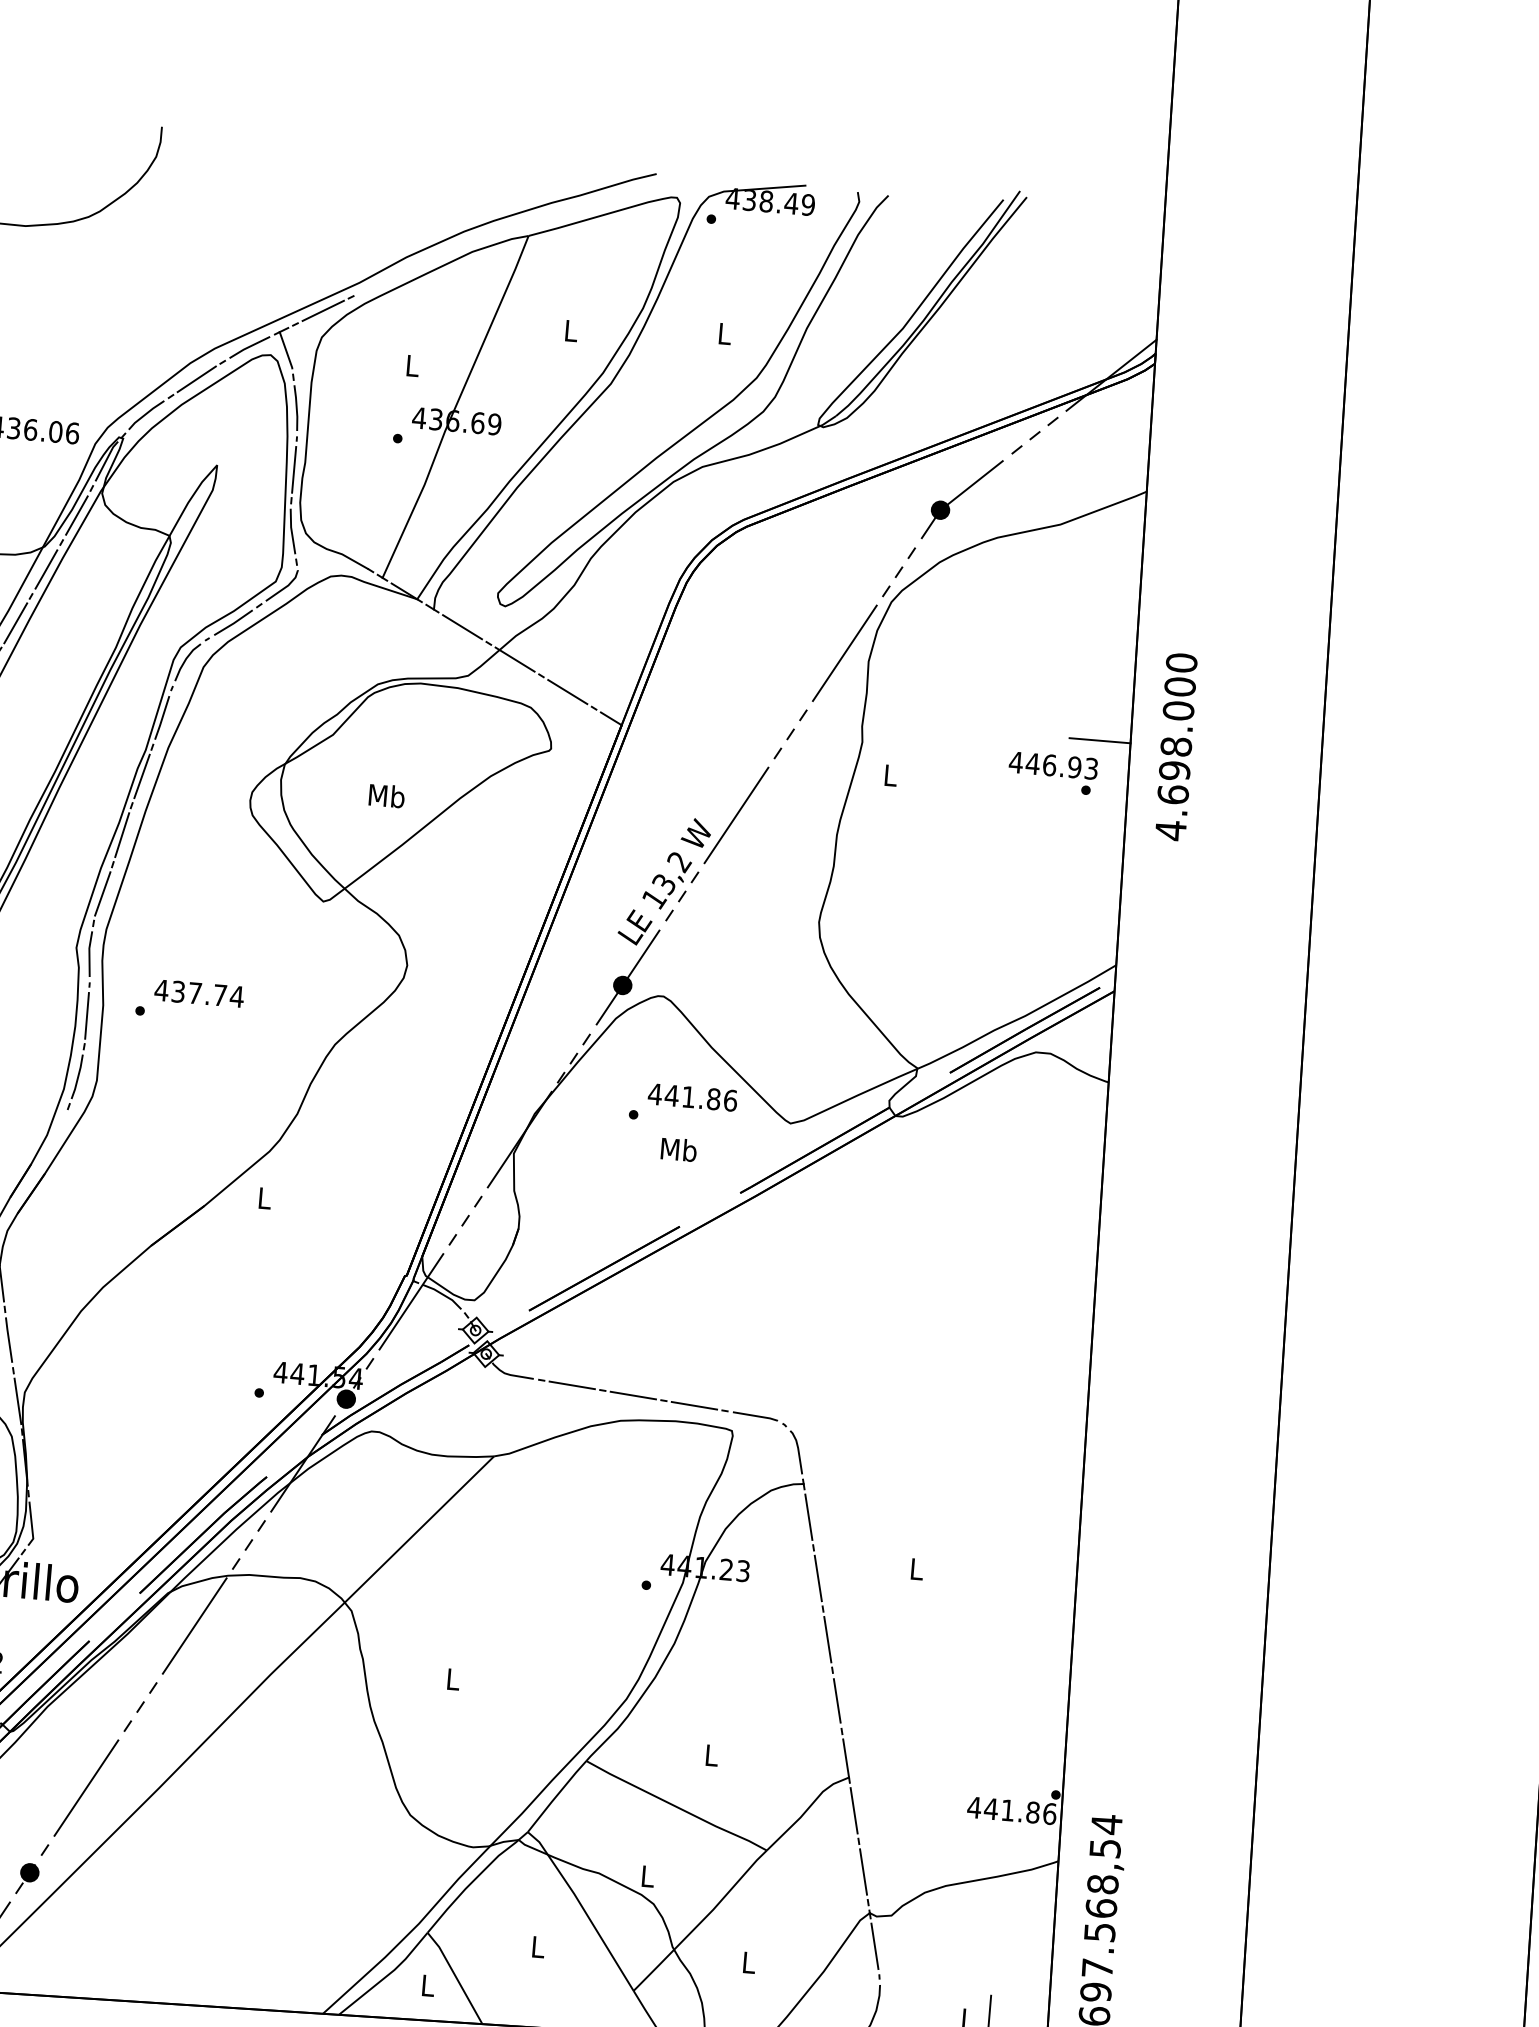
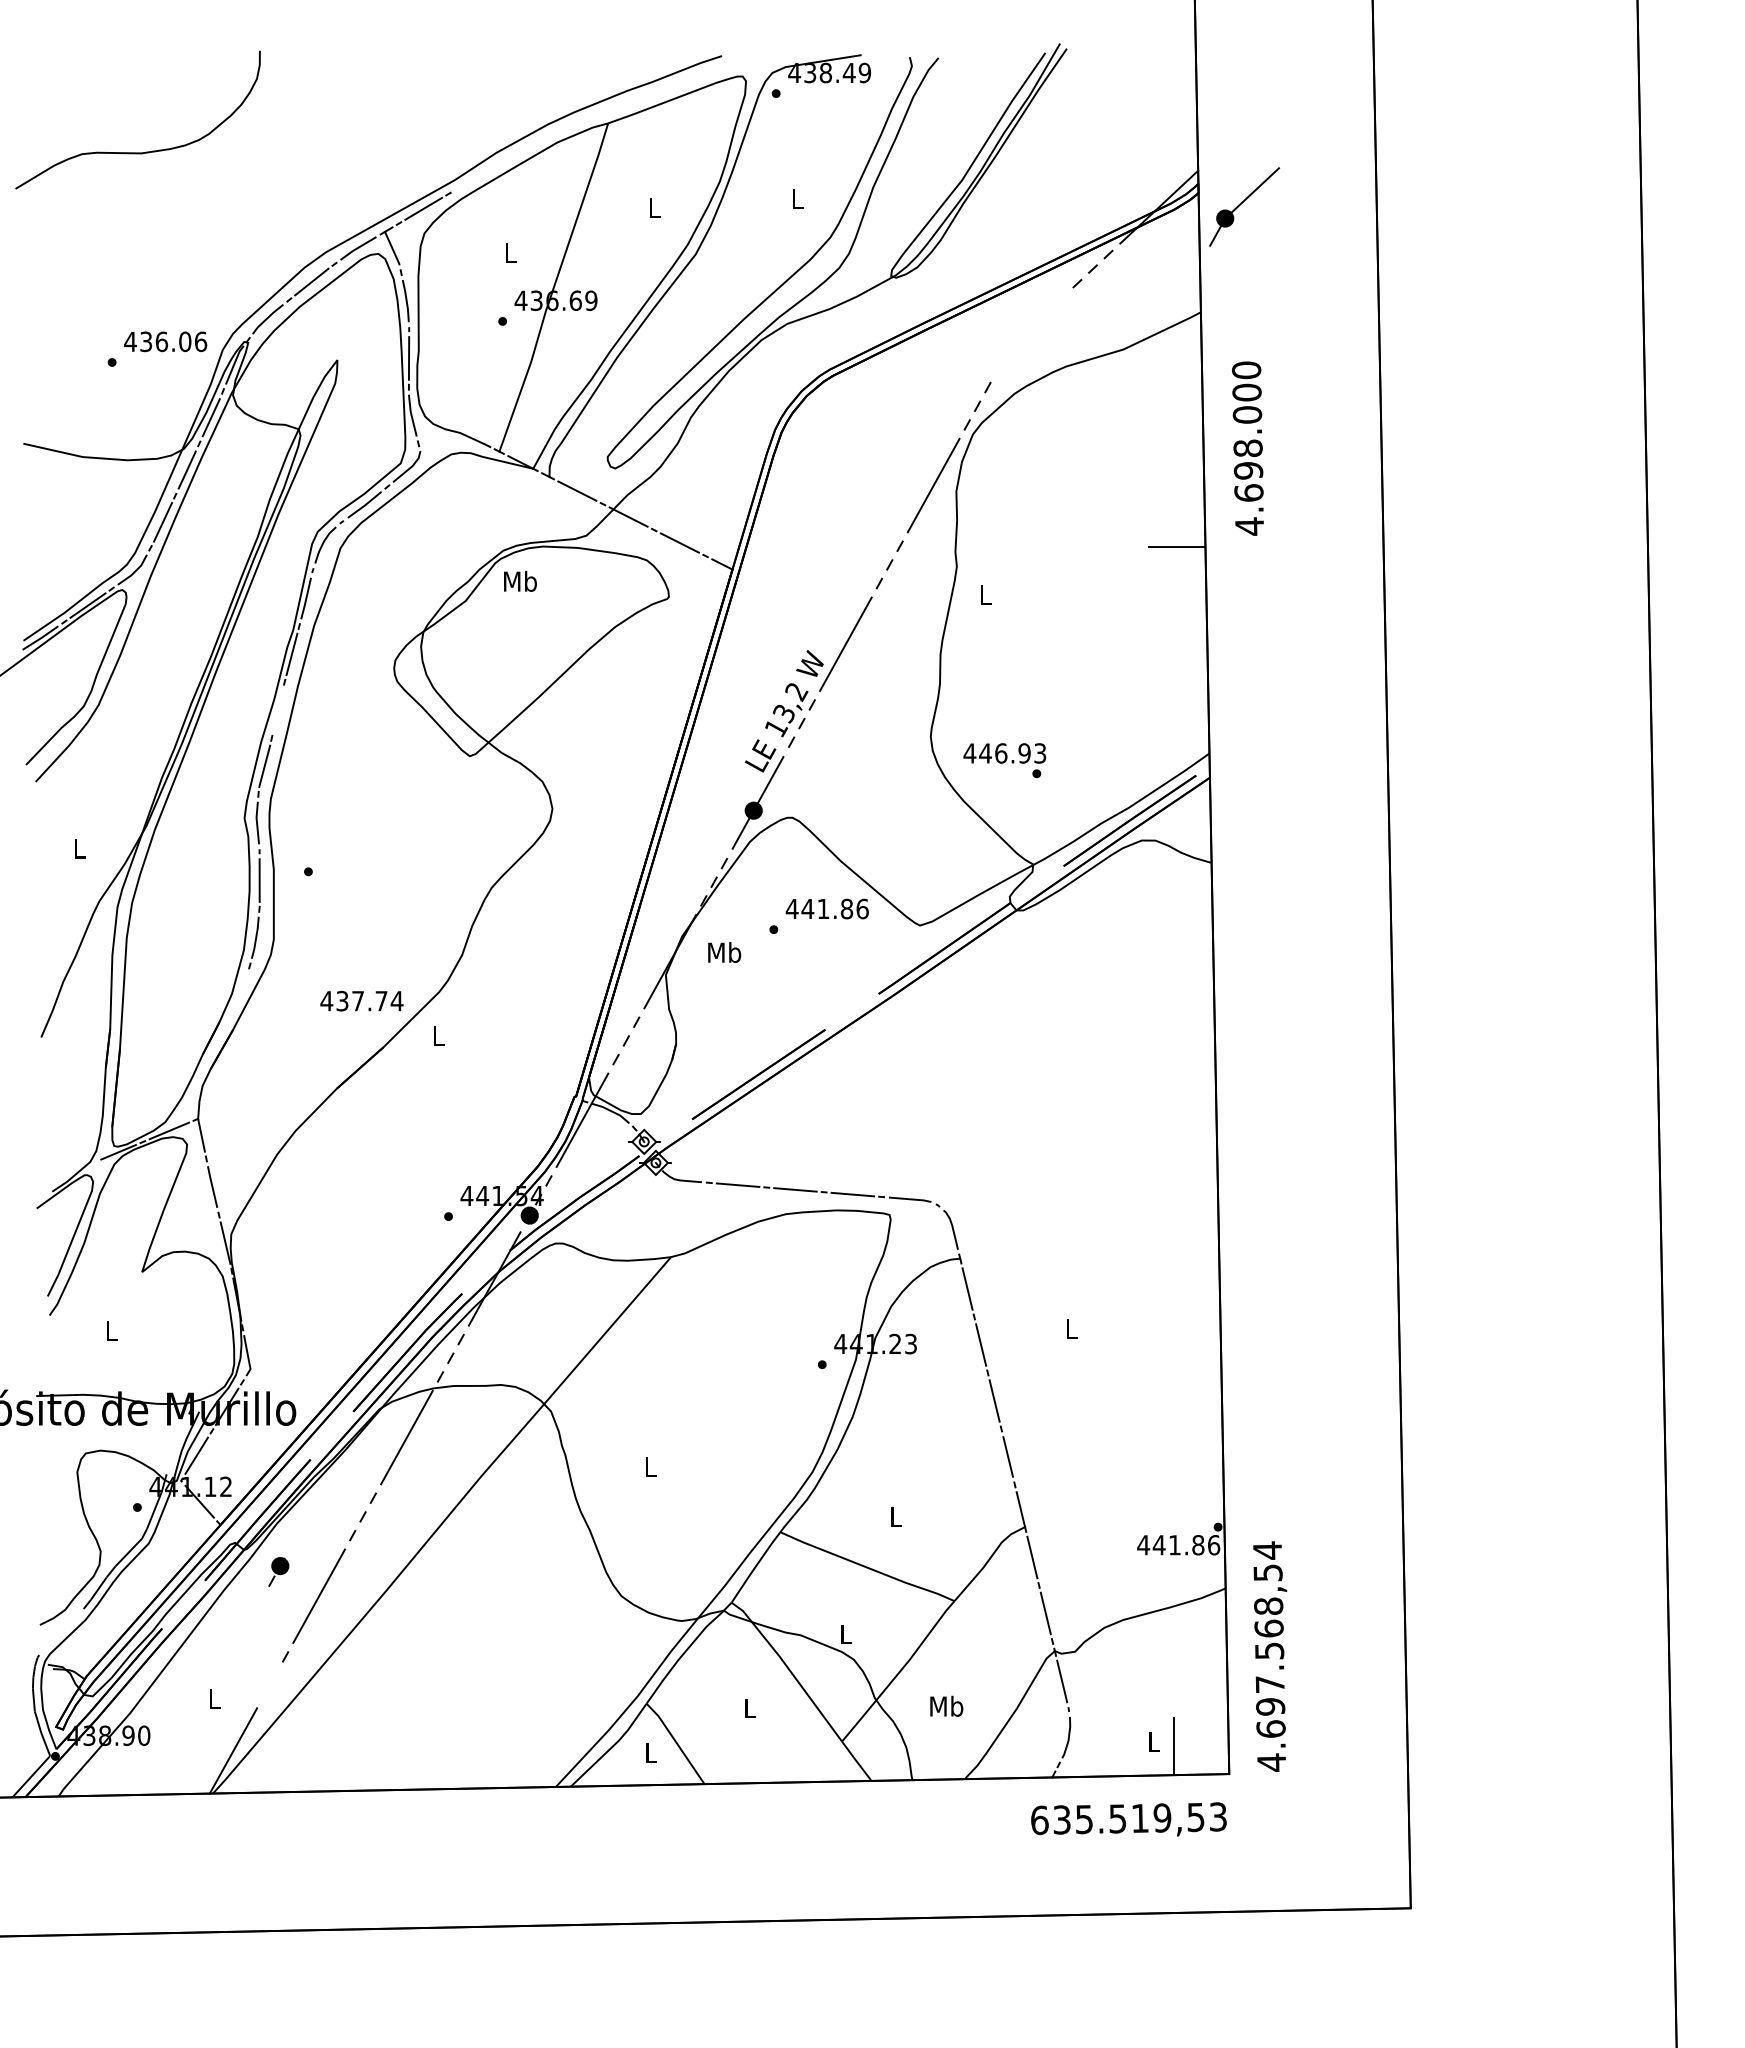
part: (962, 499) -> (1244, 206), moved
text: (1175, 746) -> (1247, 448), moved
text: (1052, 773) -> (1004, 760), moved
text: (386, 796) -> (520, 581), moved
line: (121, 835) -> (277, 710), removed
text: (198, 993) -> (361, 1001), moved
text: (678, 1149) -> (724, 952), moved
part: (27, 1878) -> (278, 1571), moved
text: (748, 1961) -> (946, 1705), L -> Mb

